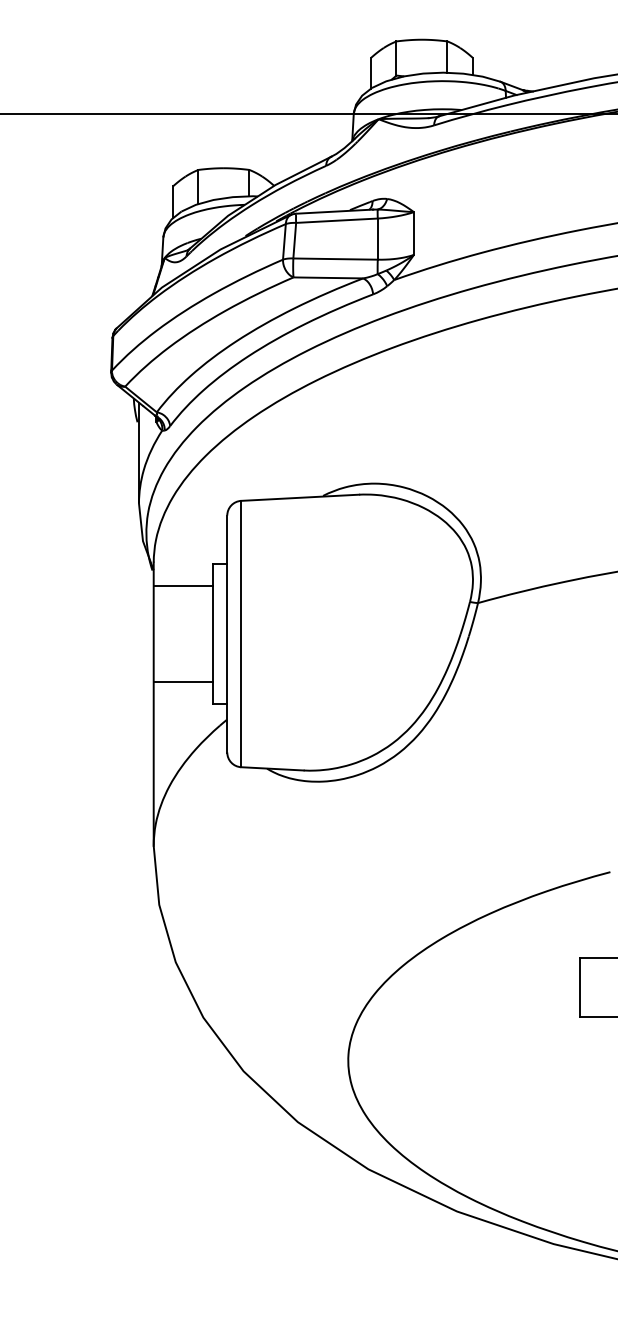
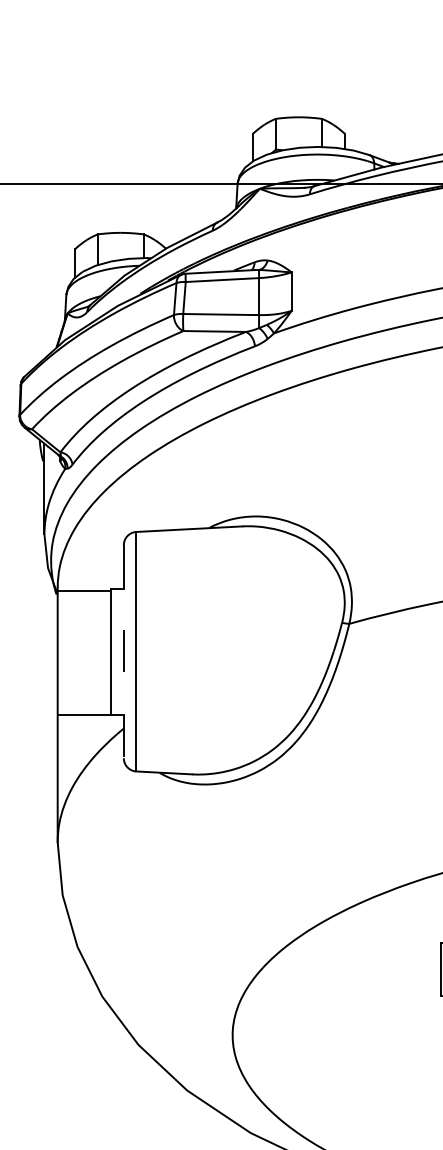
line: (182, 586) -> (83, 590), moved
line: (227, 634) -> (124, 652), solid -> dashed
line: (182, 681) -> (83, 714), moved

